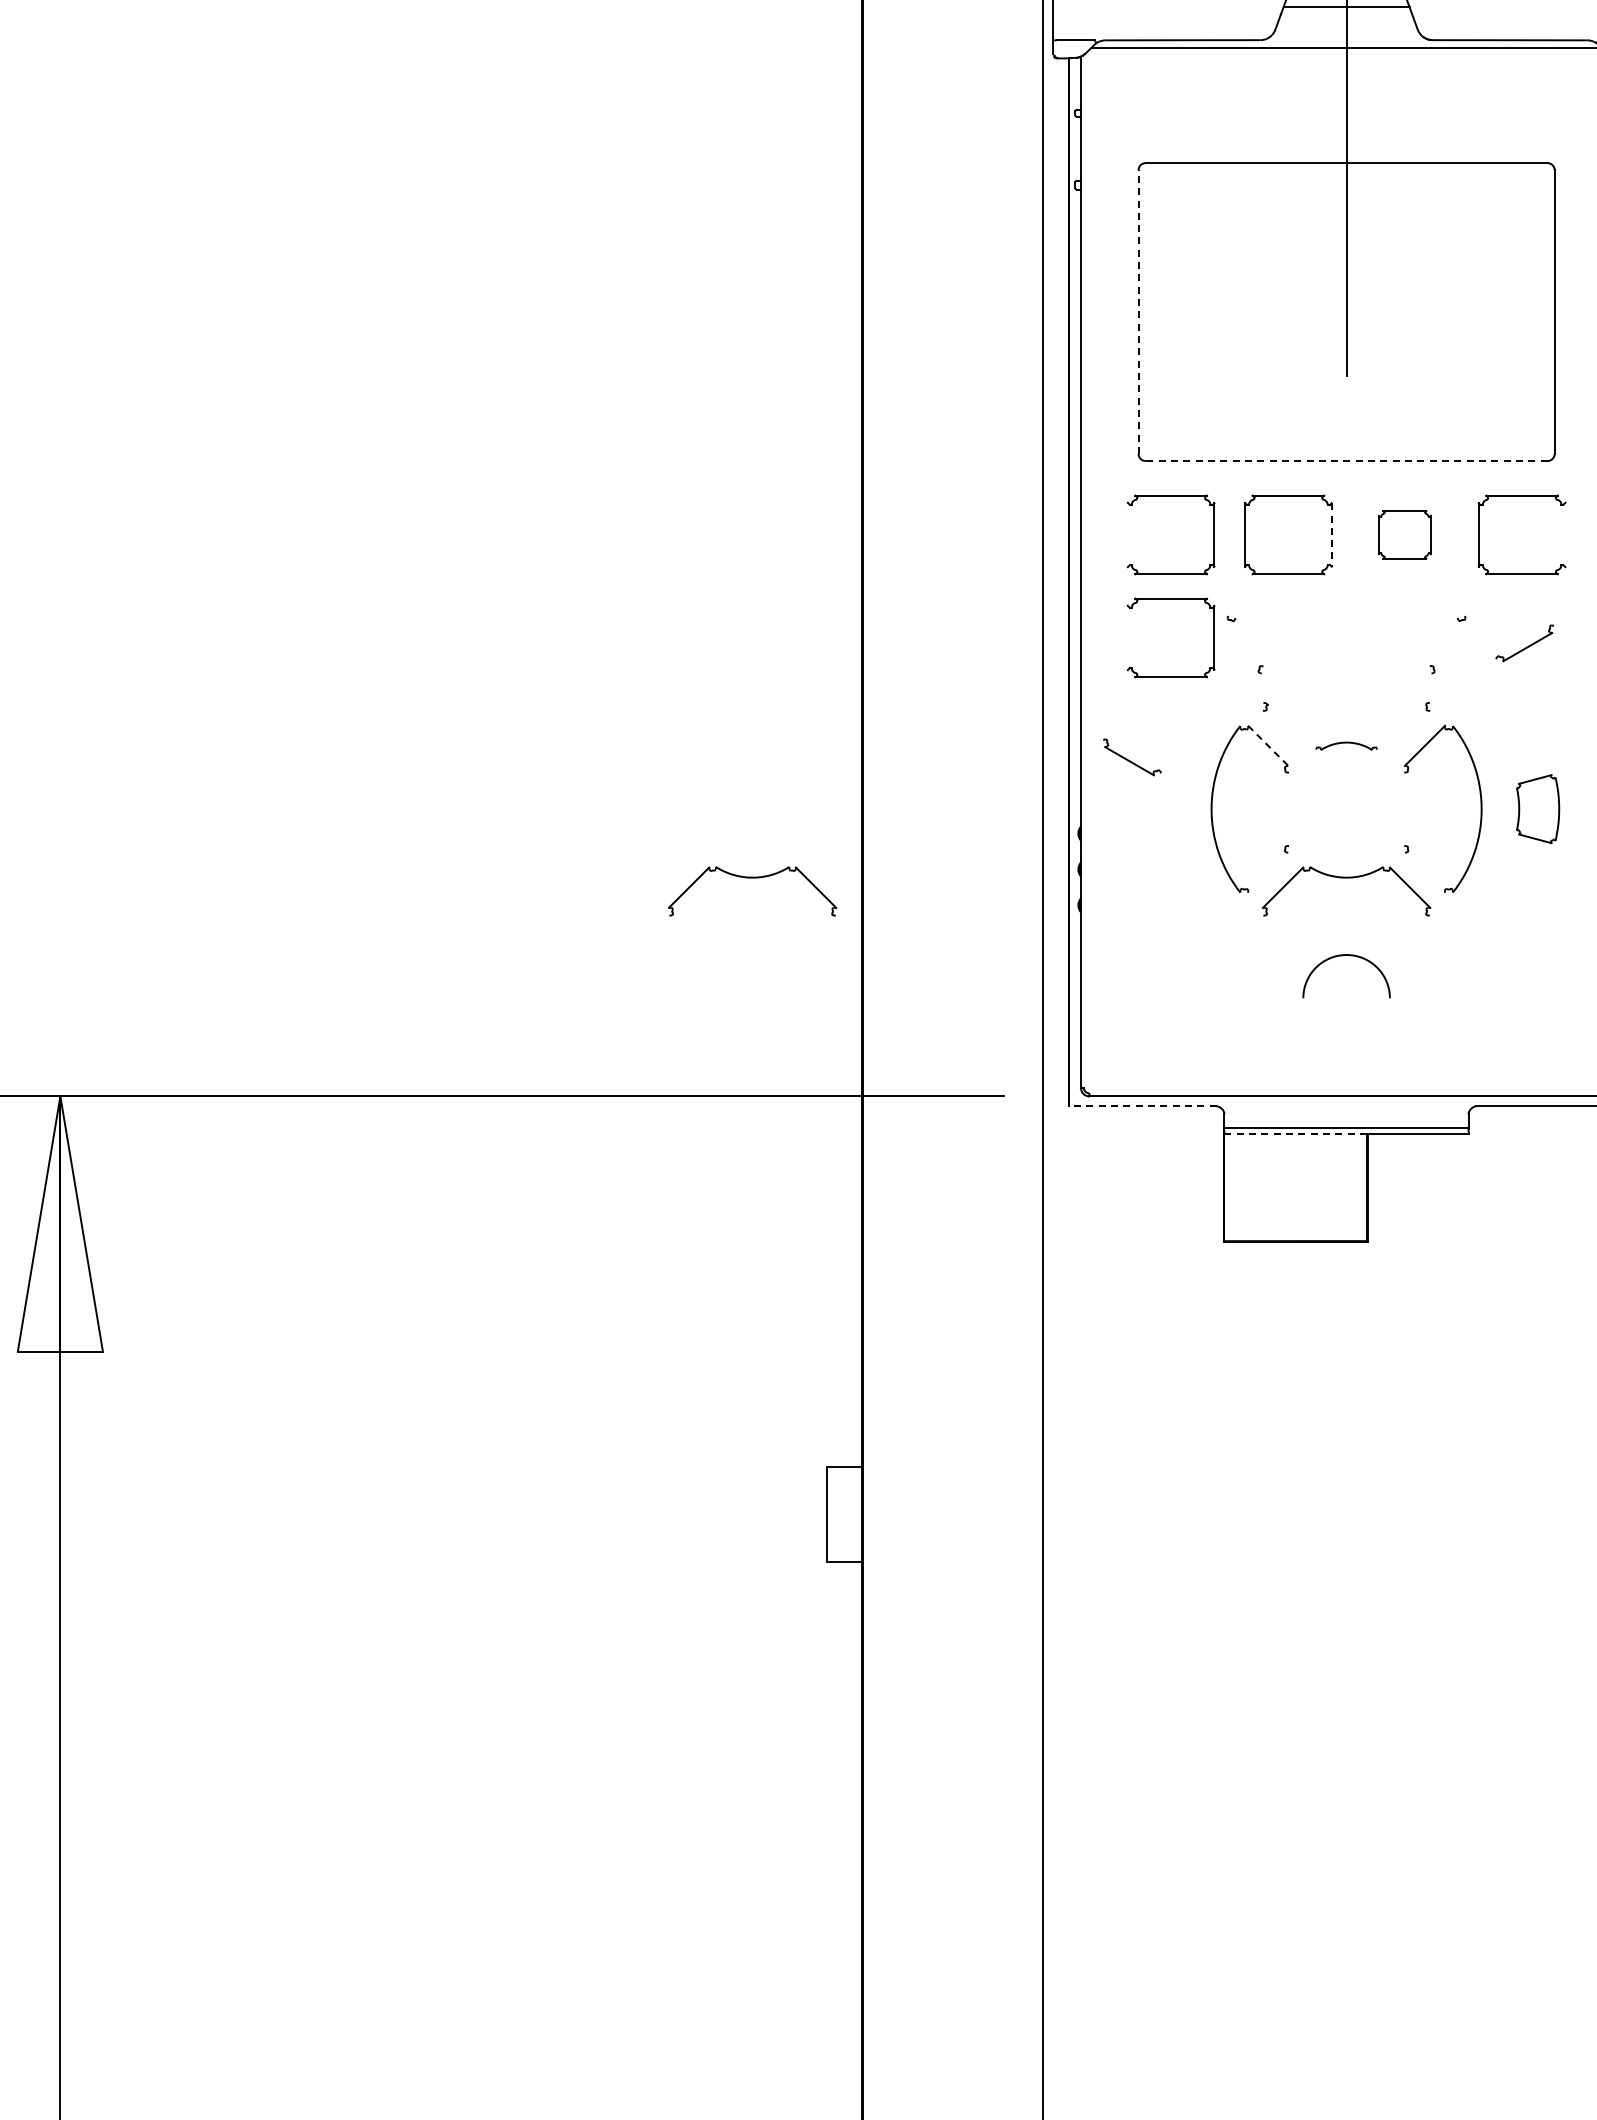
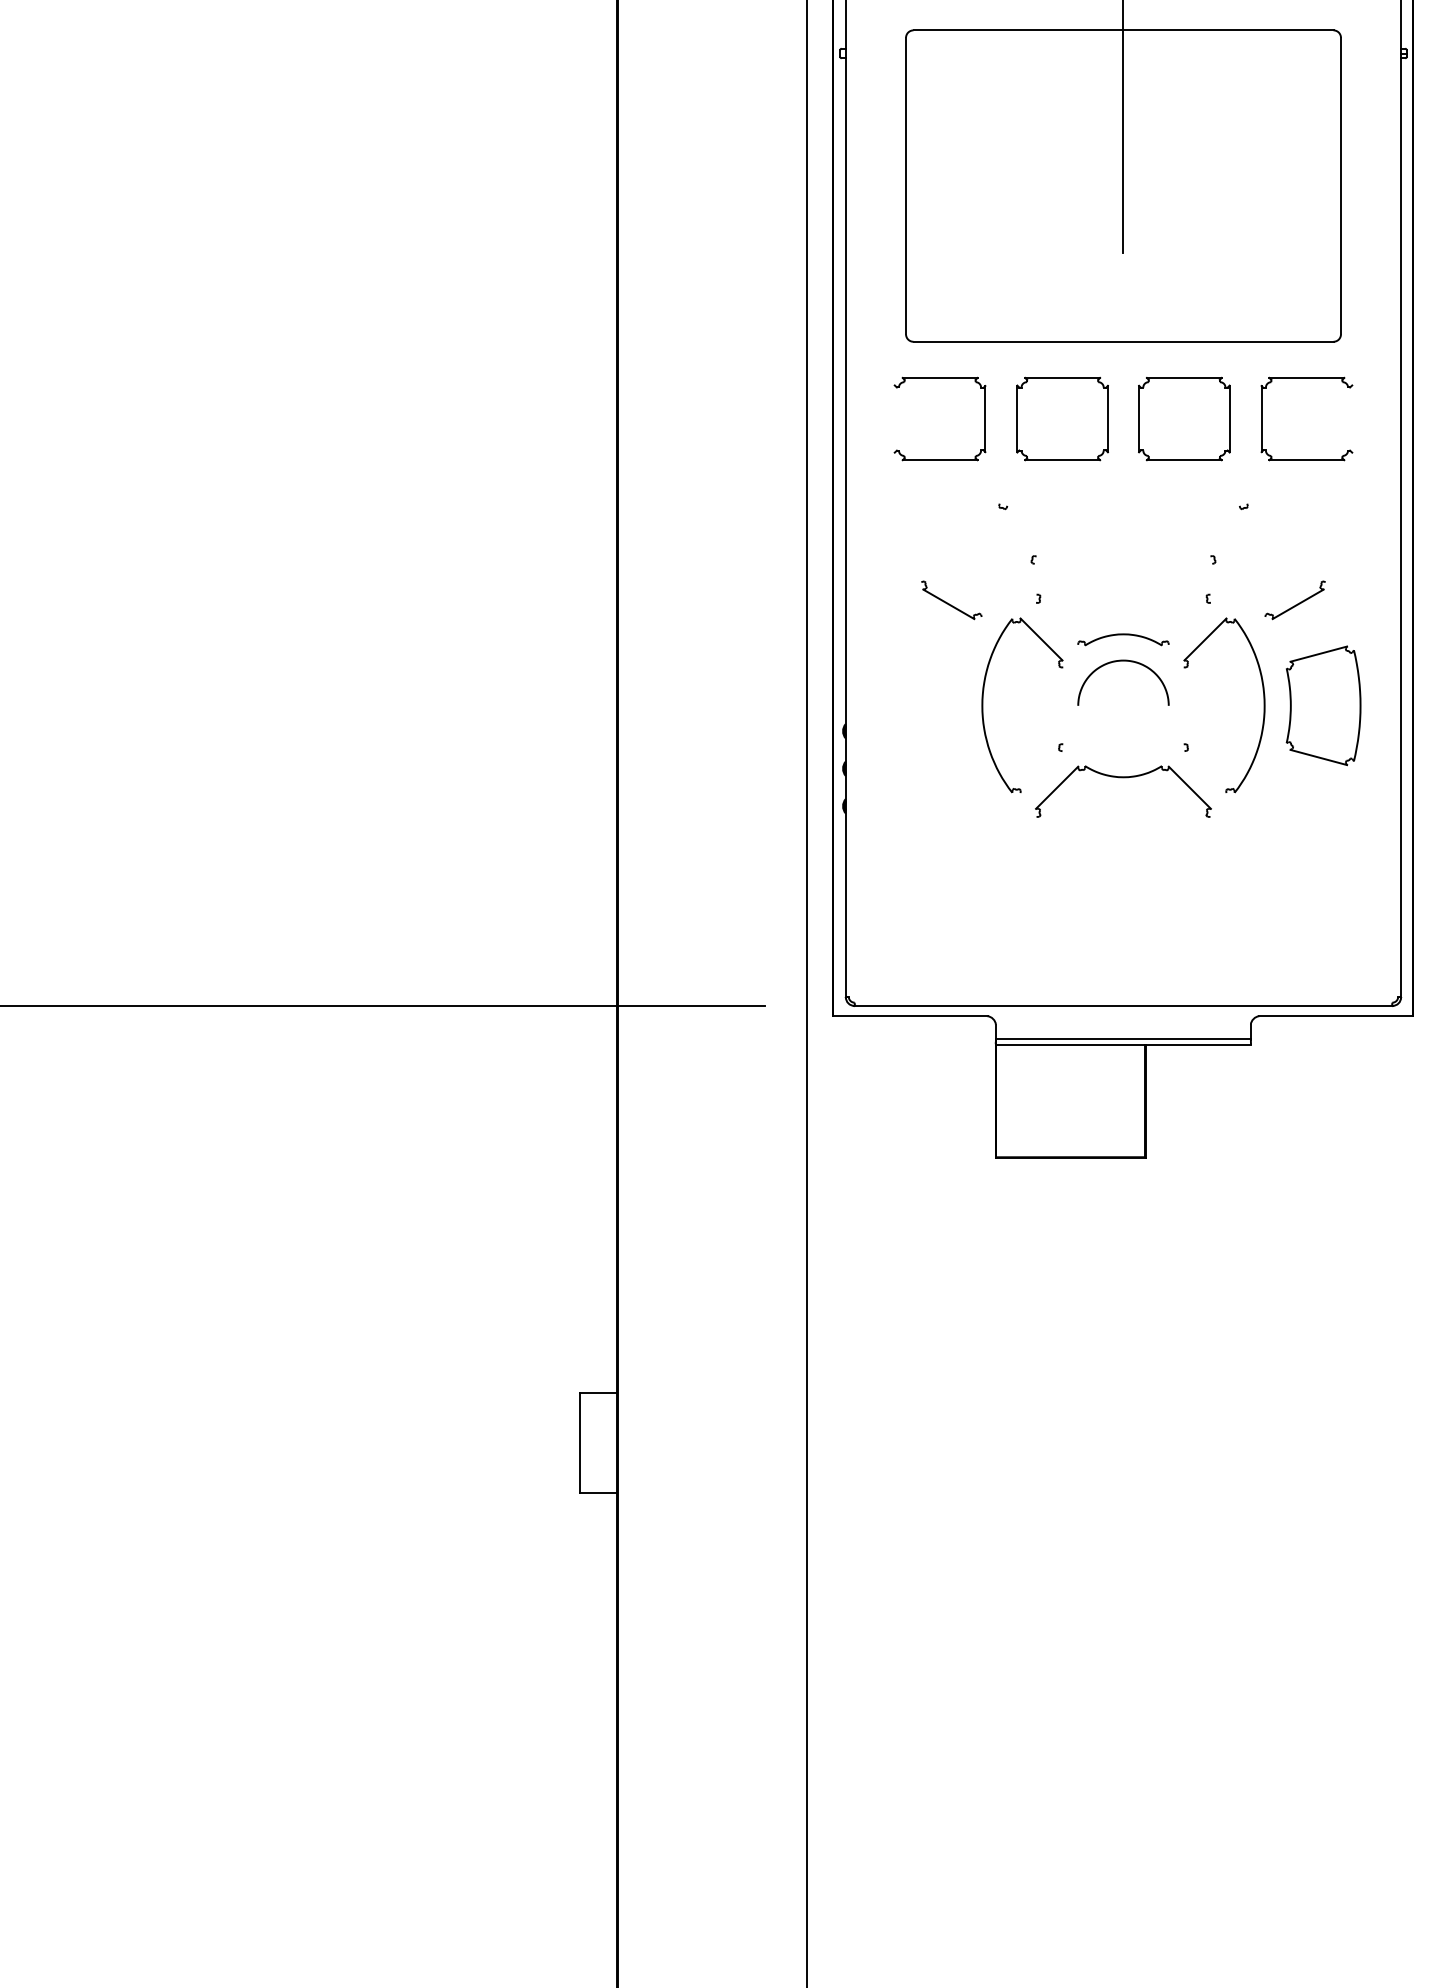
line: (1138, 312) -> (905, 186), dashed -> solid
line: (1346, 461) -> (1123, 342), dashed -> solid
line: (1331, 534) -> (1107, 418), dashed -> solid
part: (1404, 534) -> (1184, 418), size x1.67
part: (1170, 599) -> (939, 486), removed
part: (1524, 643) -> (1294, 600), moved
line: (1268, 746) -> (1041, 640), dashed -> solid
part: (1346, 746) -> (1123, 640), size x1.43
part: (1132, 757) -> (951, 600), moved
part: (1537, 808) -> (1323, 704), size x1.67
part: (752, 878) -> (502, 778), removed
curve: (1342, 956) -> (1119, 662), moved
line: (1142, 1106) -> (910, 1016), dashed -> solid
line: (1296, 1134) -> (1071, 1045), dashed -> solid

